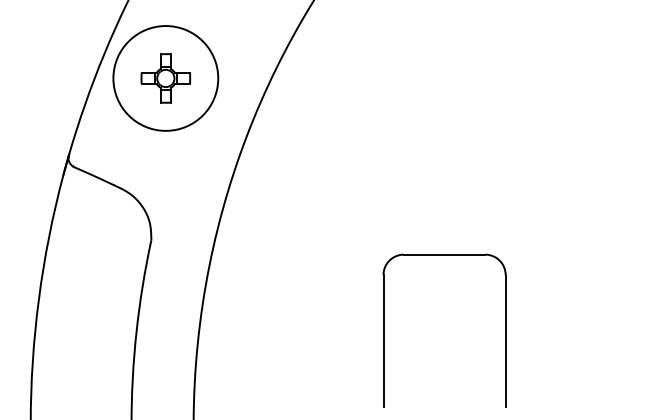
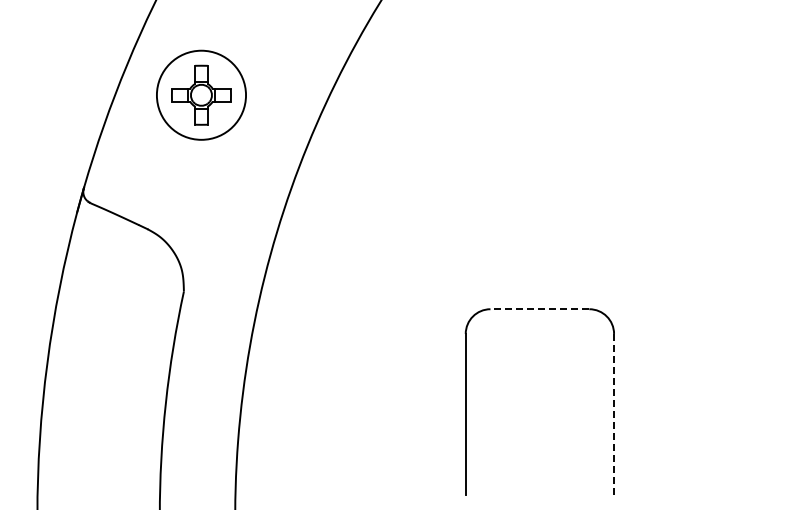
circle: (165, 77) -> (201, 94), size x0.7
line: (444, 254) -> (539, 309), solid -> dashed
line: (506, 340) -> (614, 413), solid -> dashed

